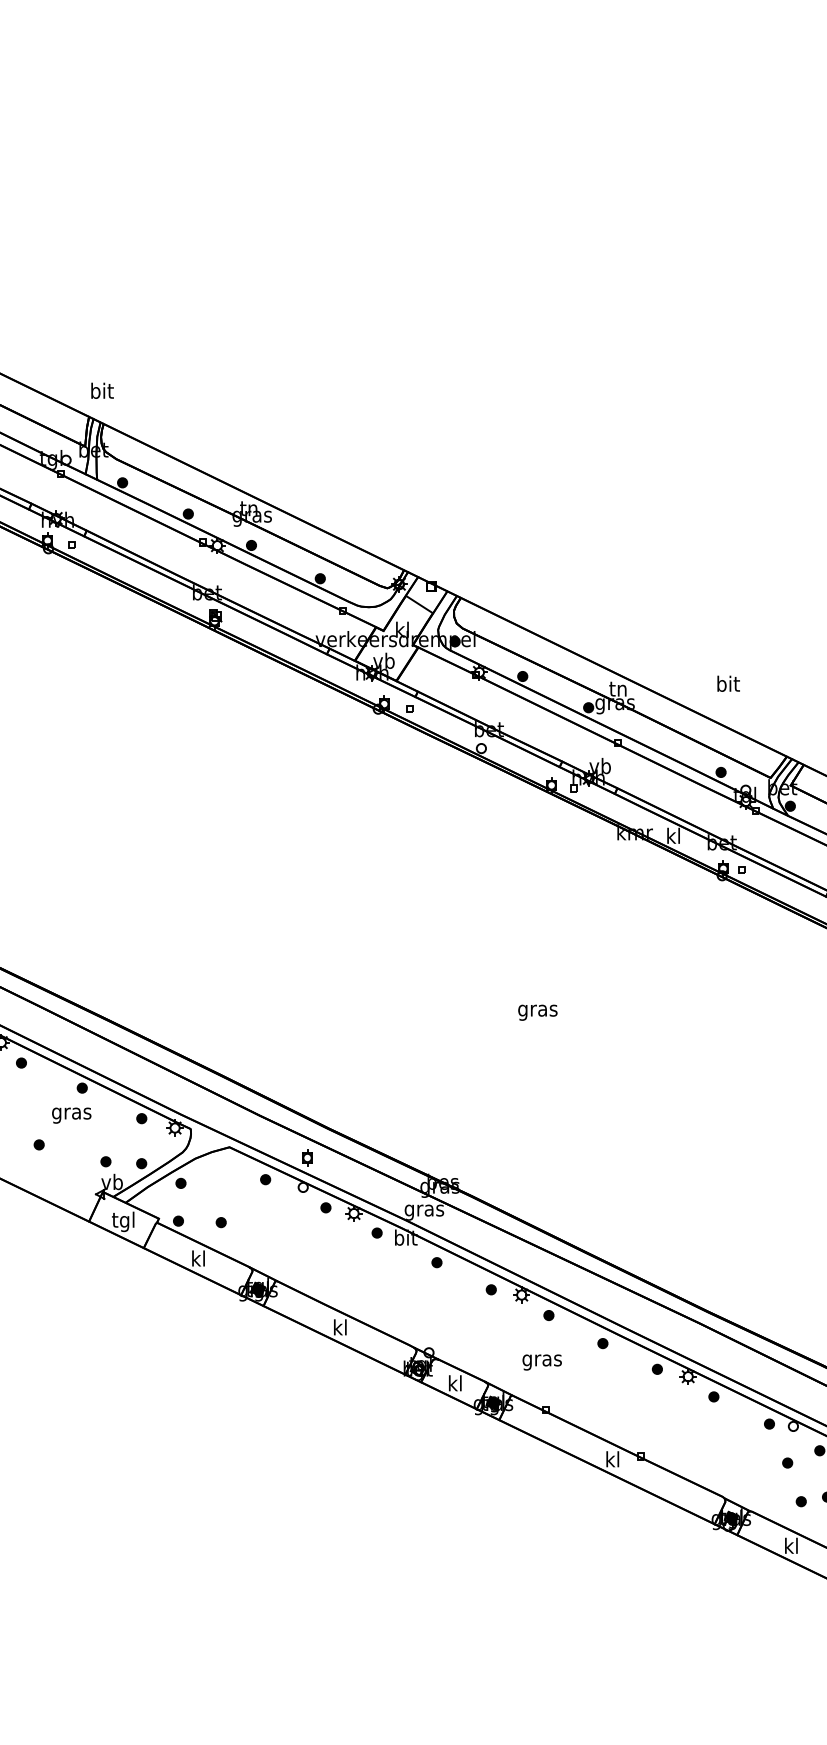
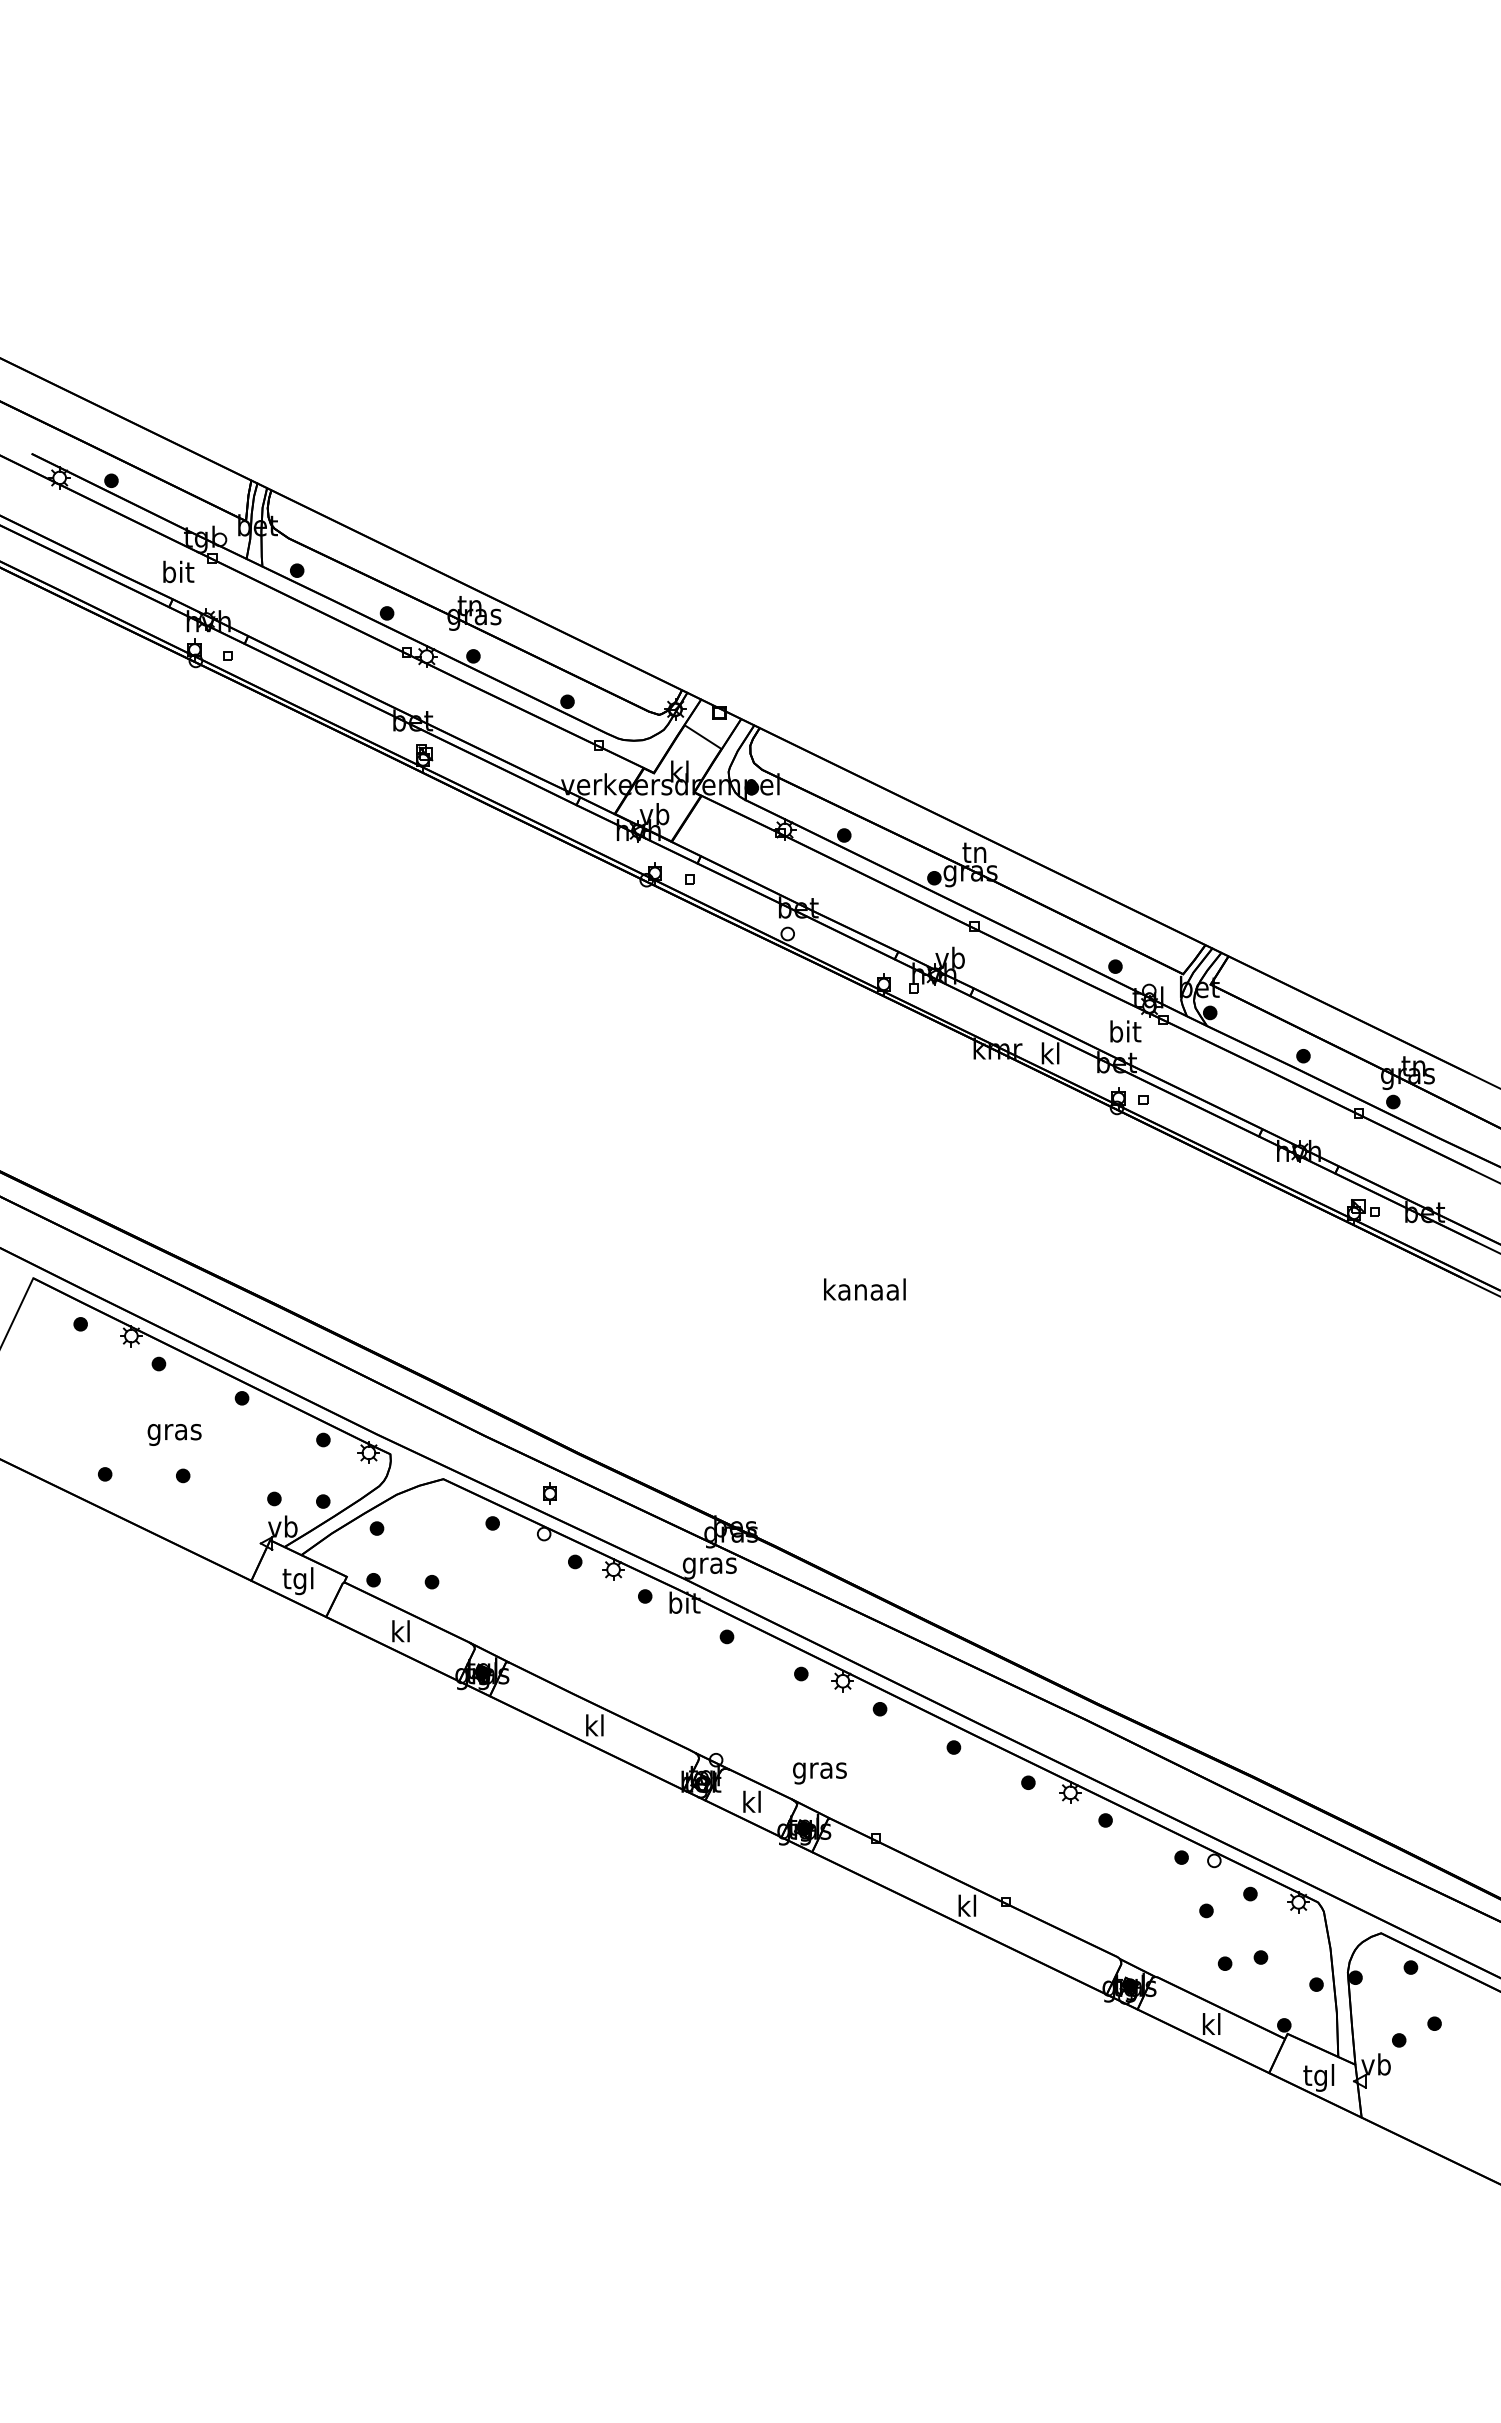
text: (102, 390) -> (178, 571), moved
text: (728, 683) -> (1125, 1031), moved
text: (537, 1010) -> (864, 1292), gras -> kanaal
text: (71, 1115) -> (174, 1434), moved
text: (541, 1362) -> (819, 1773), moved

